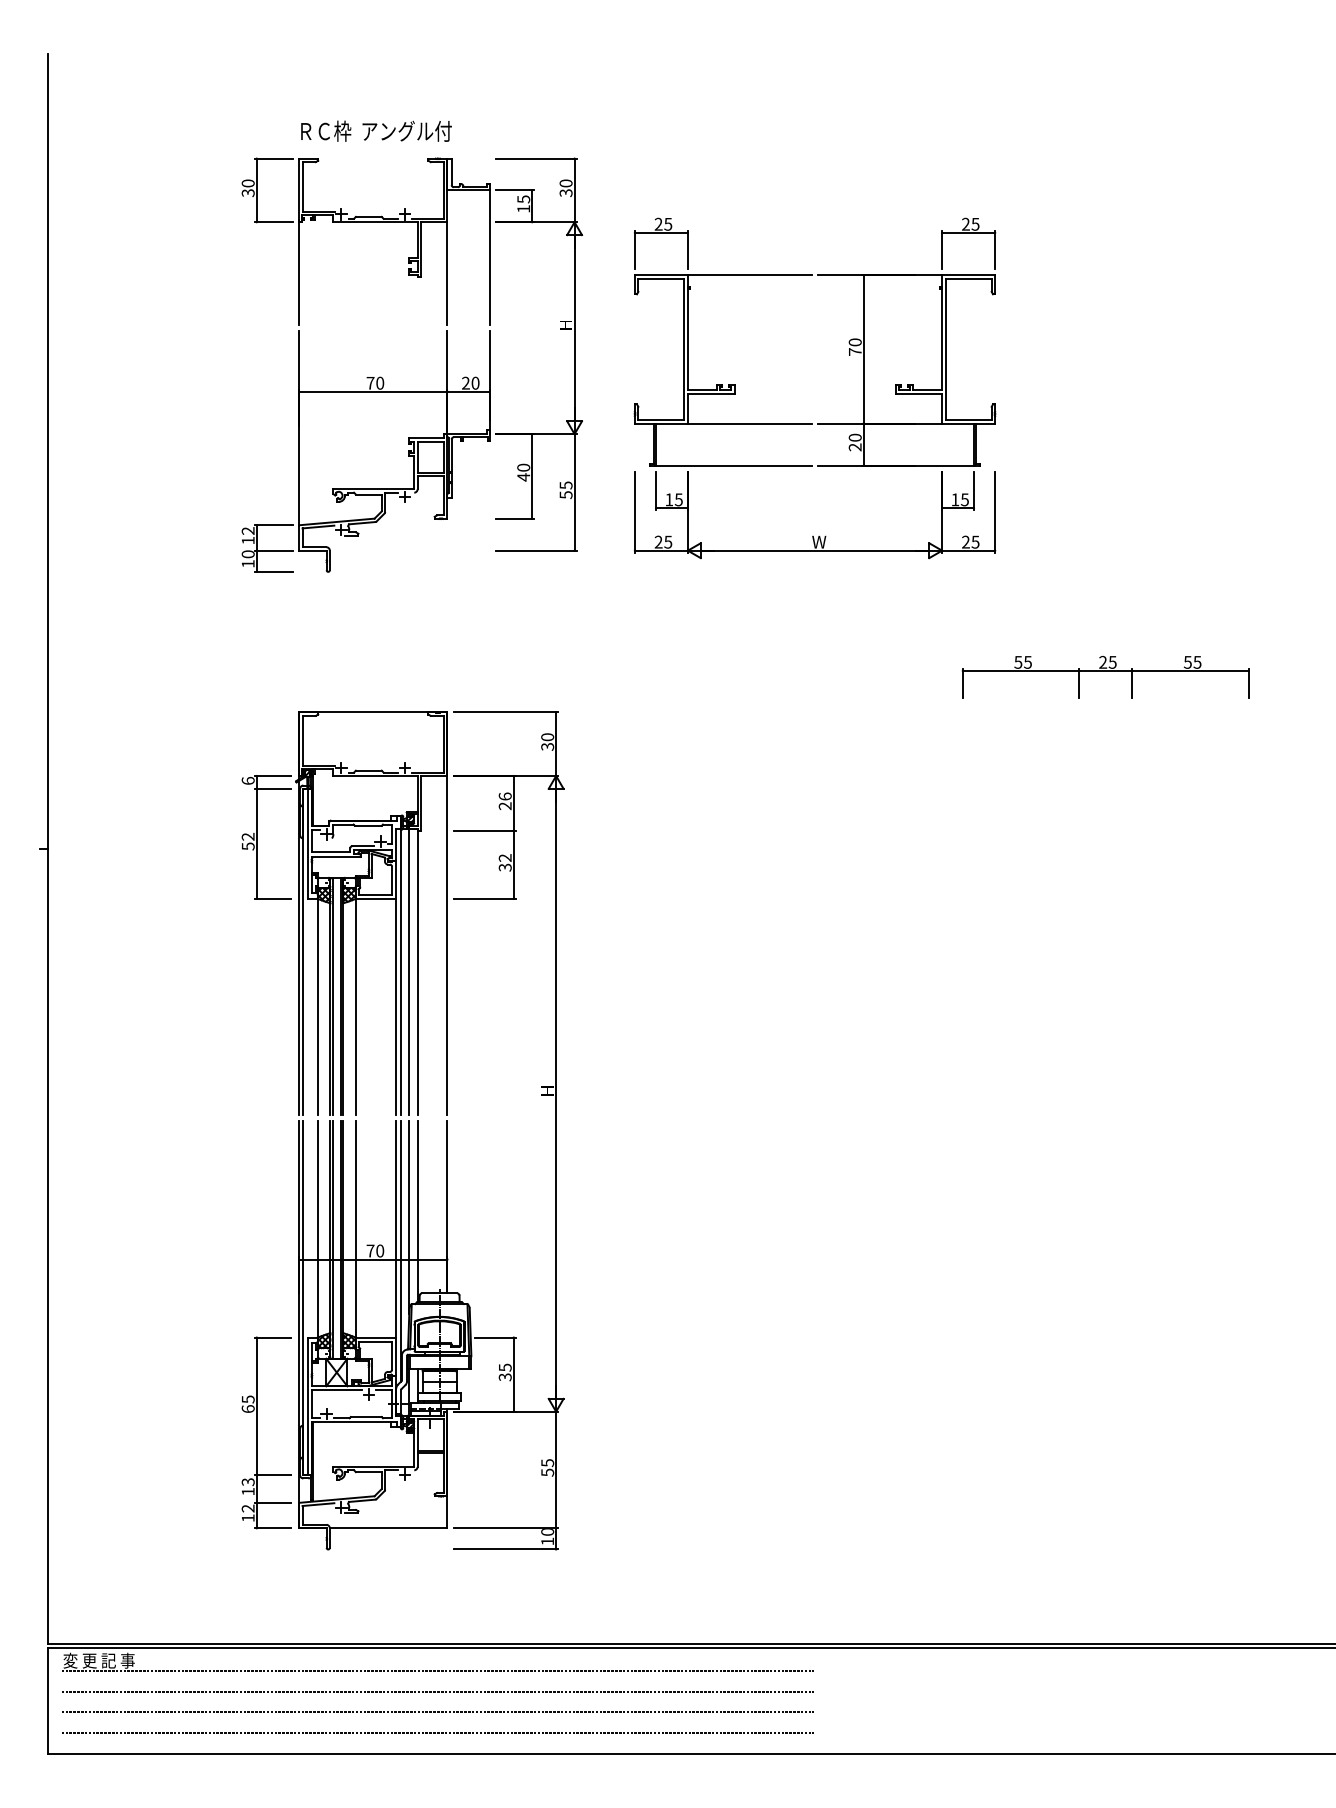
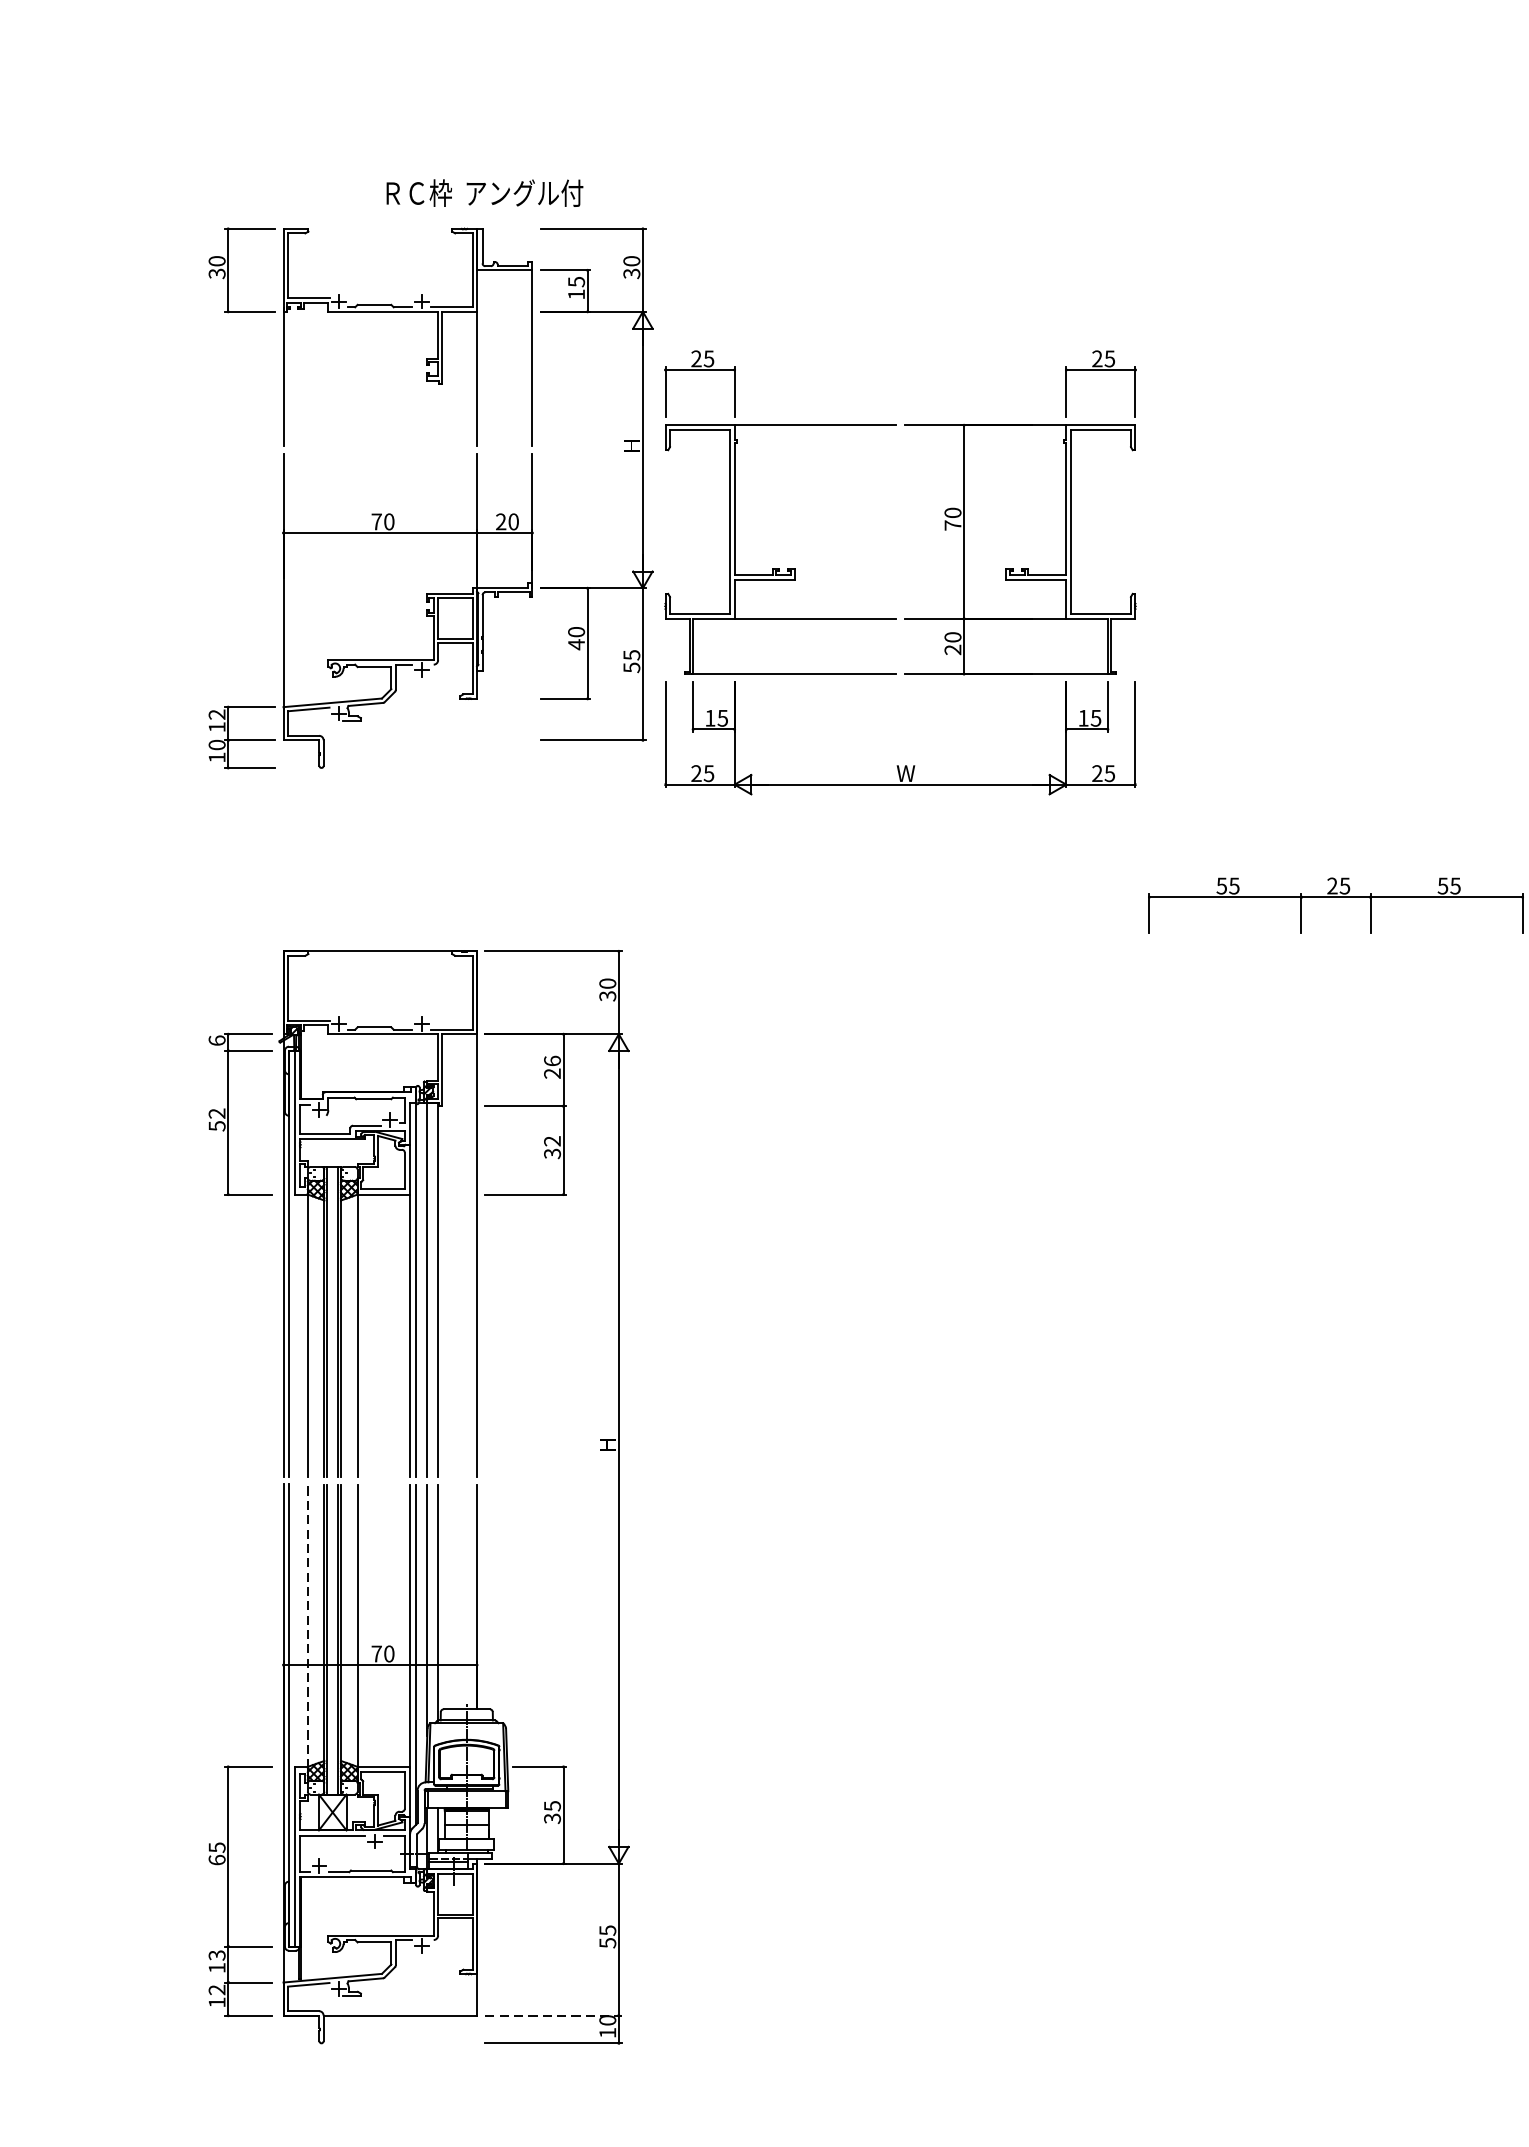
text: (376, 130) -> (484, 192), moved
part: (812, 423) -> (897, 618), moved
line: (317, 1229) -> (307, 1625), solid -> dashed
line: (506, 1528) -> (554, 2015), solid -> dashed

